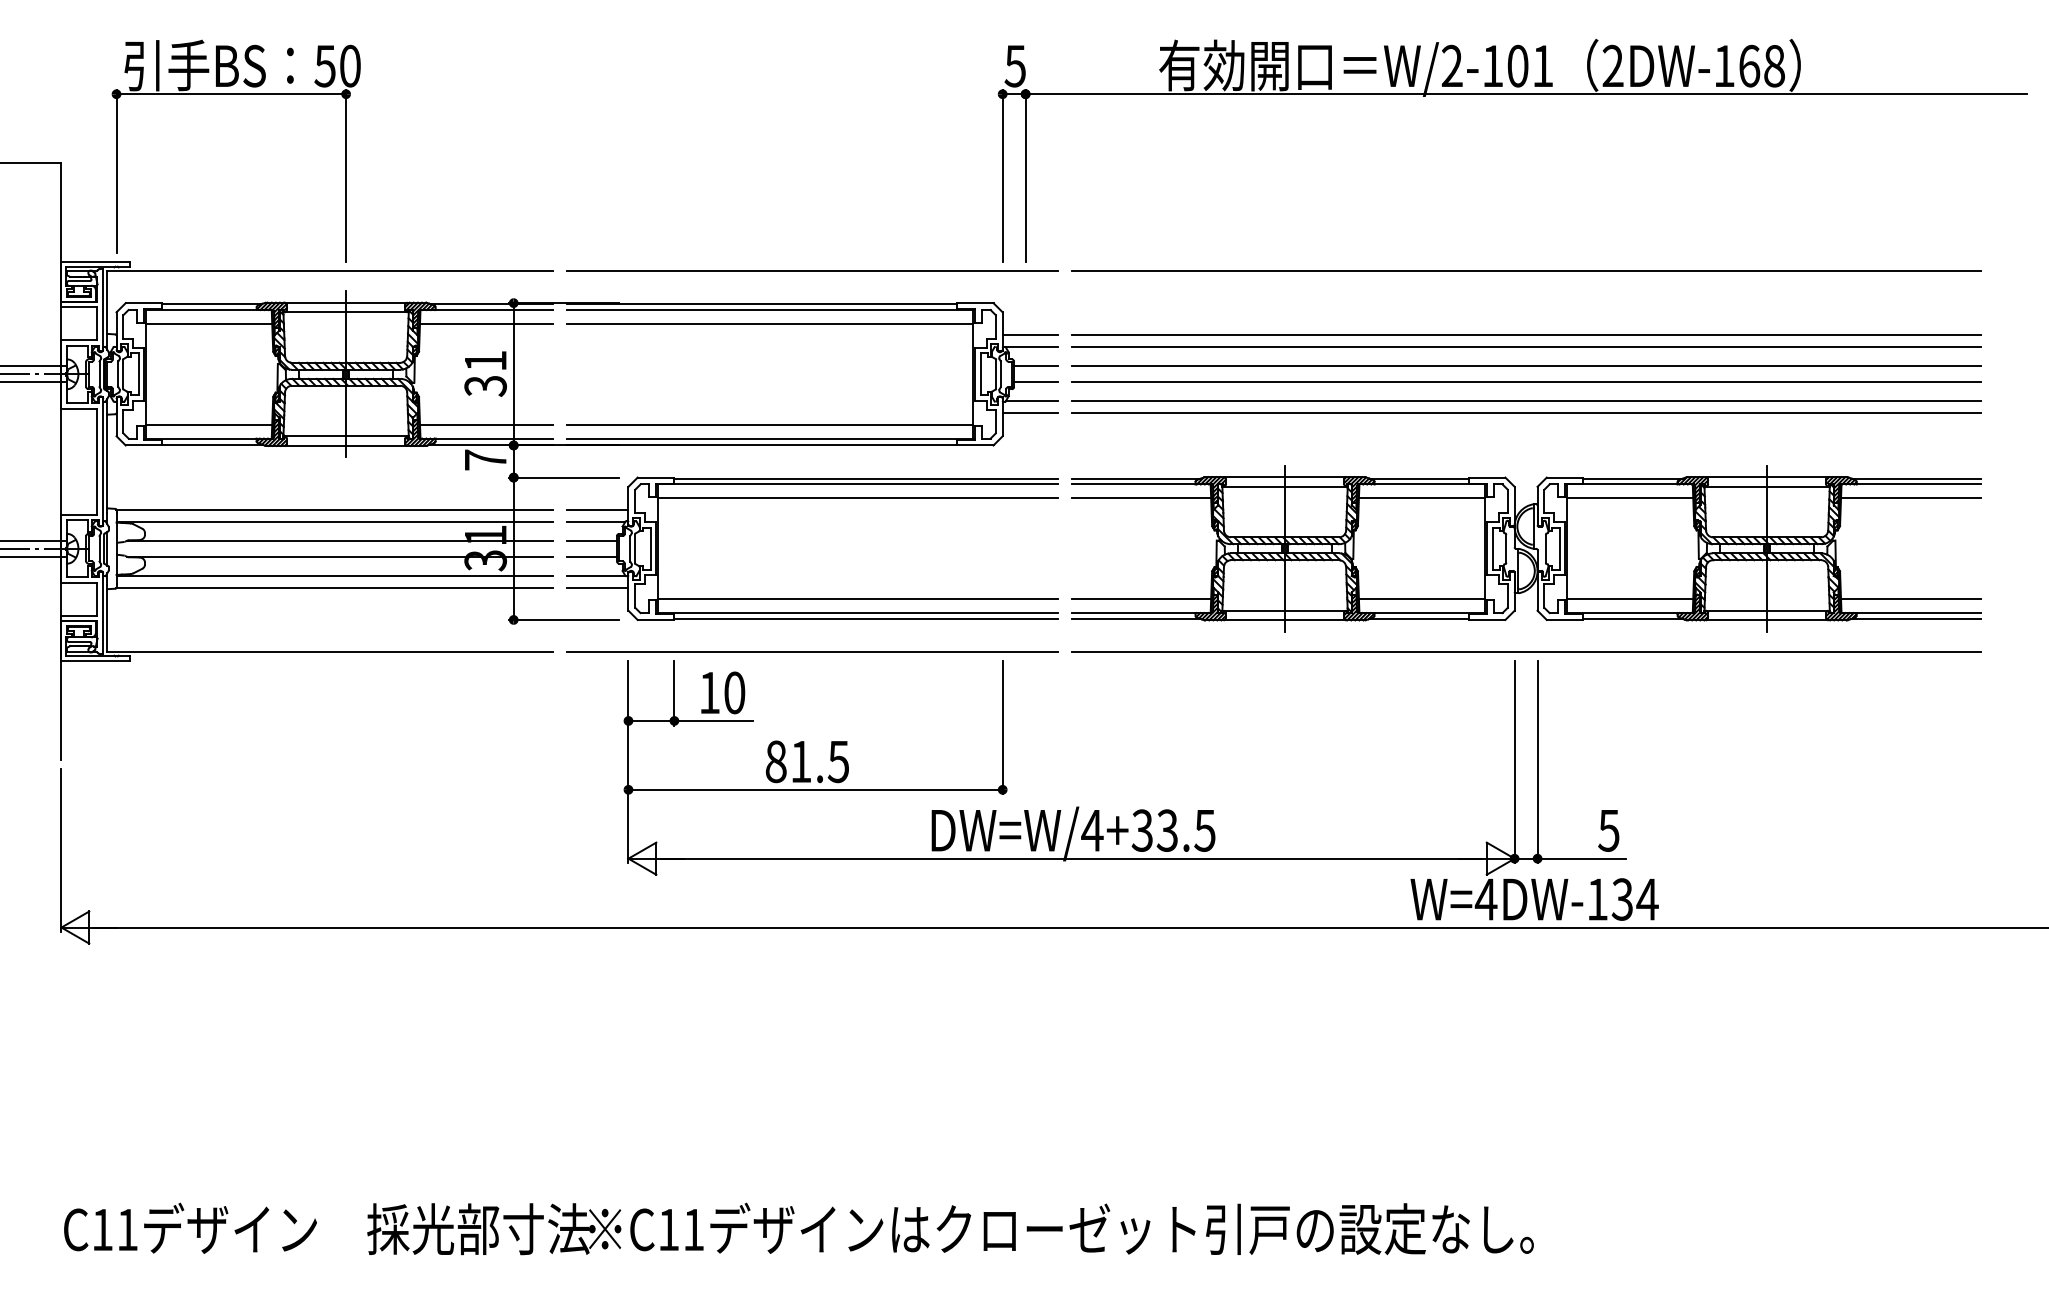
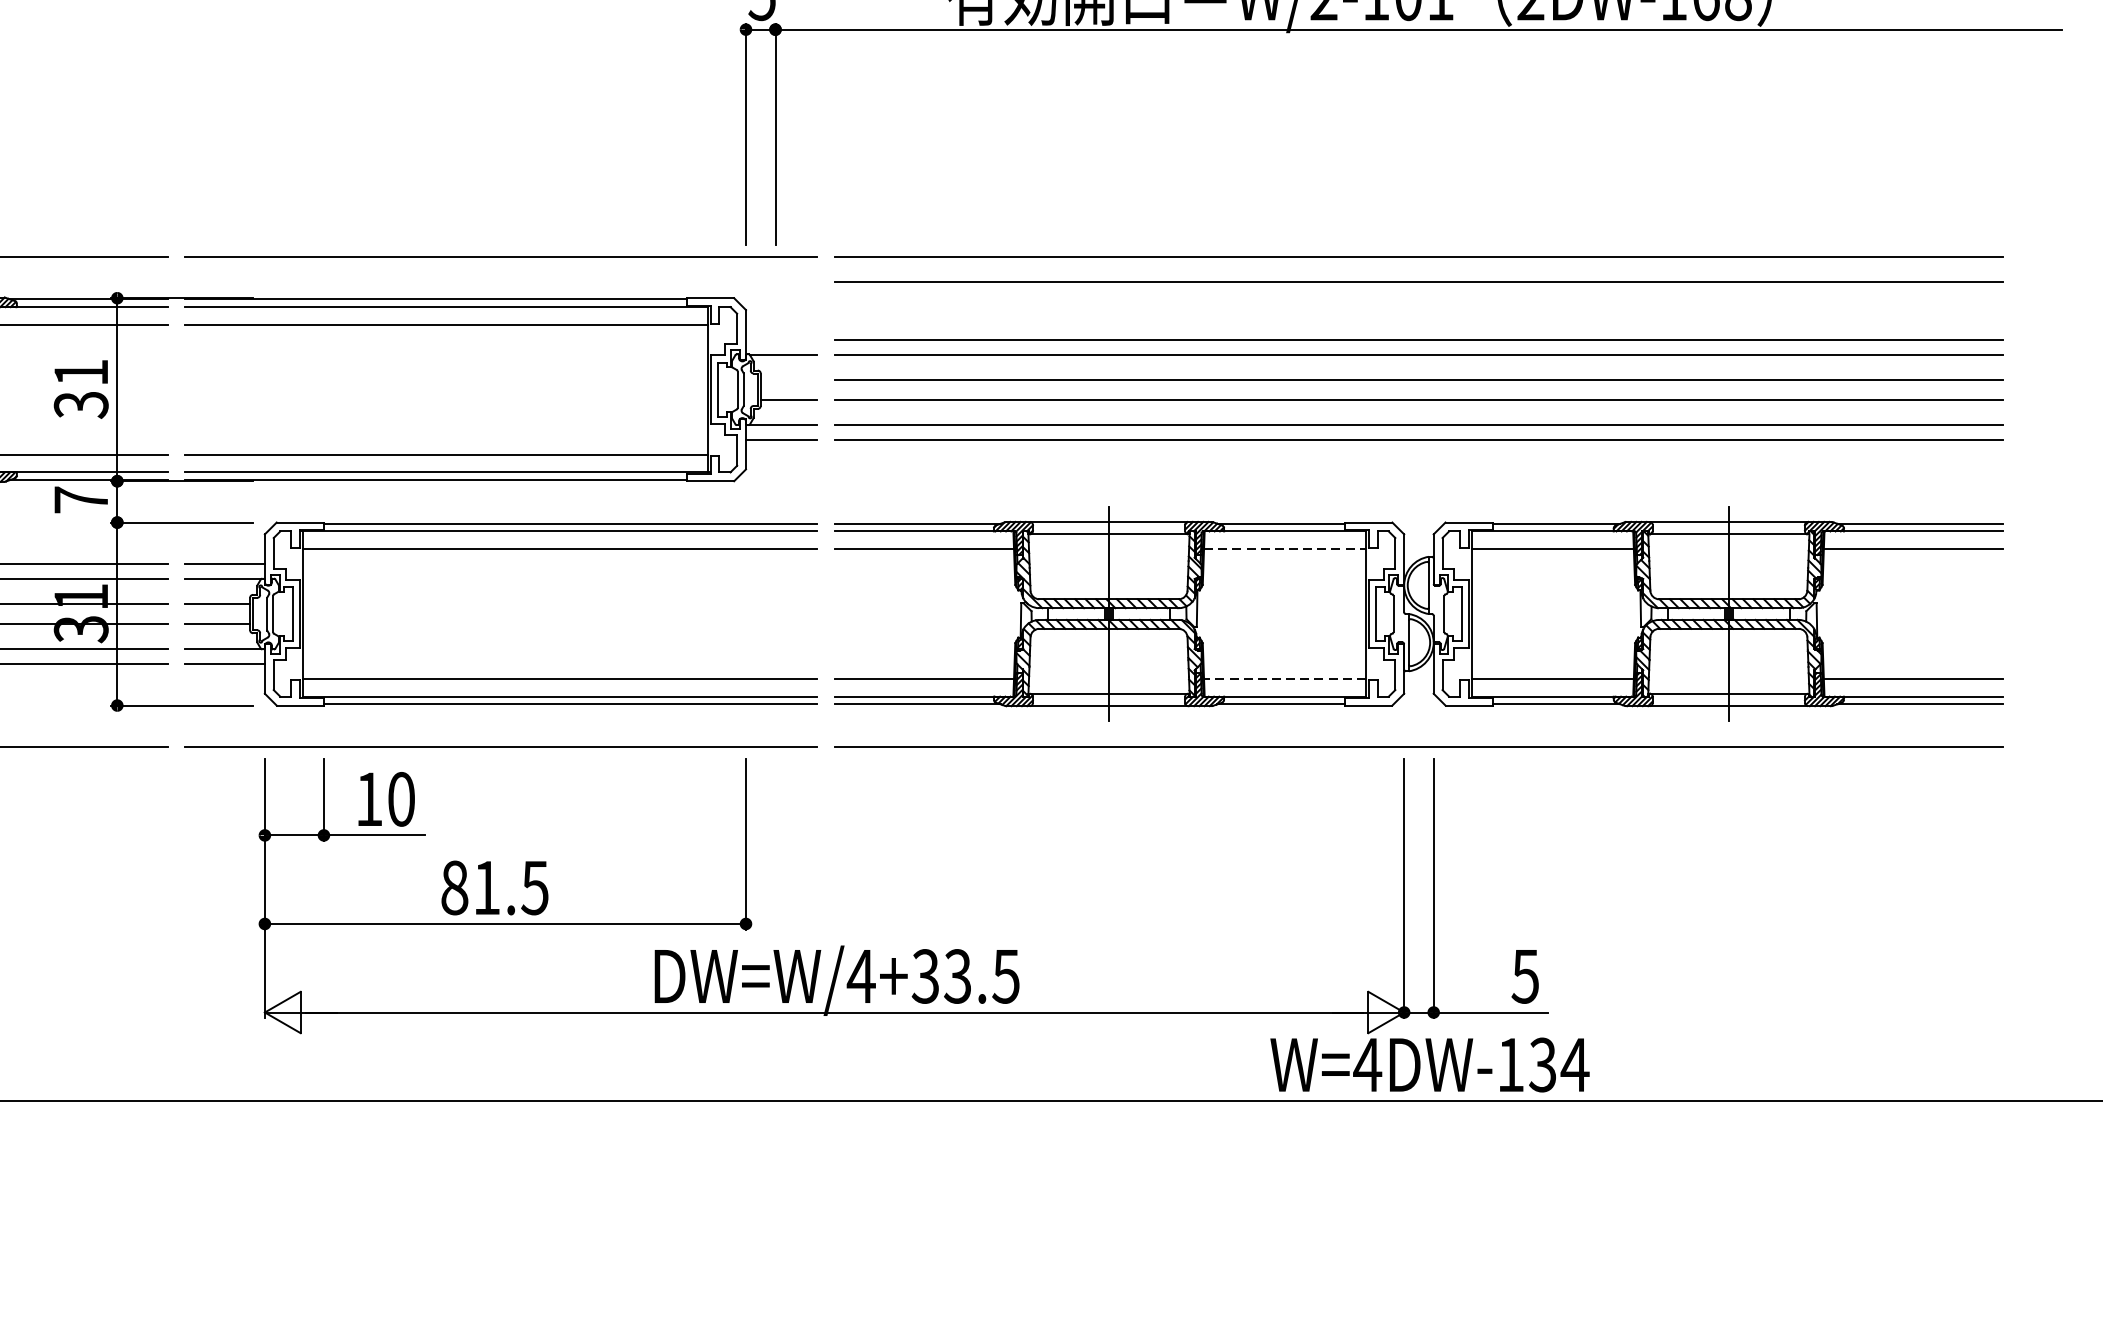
line: (1526, 289) -> (1419, 280), added
line: (1029, 335) -> (780, 339), removed
line: (1035, 366) -> (788, 379), removed
line: (1421, 498) -> (1284, 549), solid -> dashed
line: (1421, 599) -> (1284, 679), solid -> dashed

